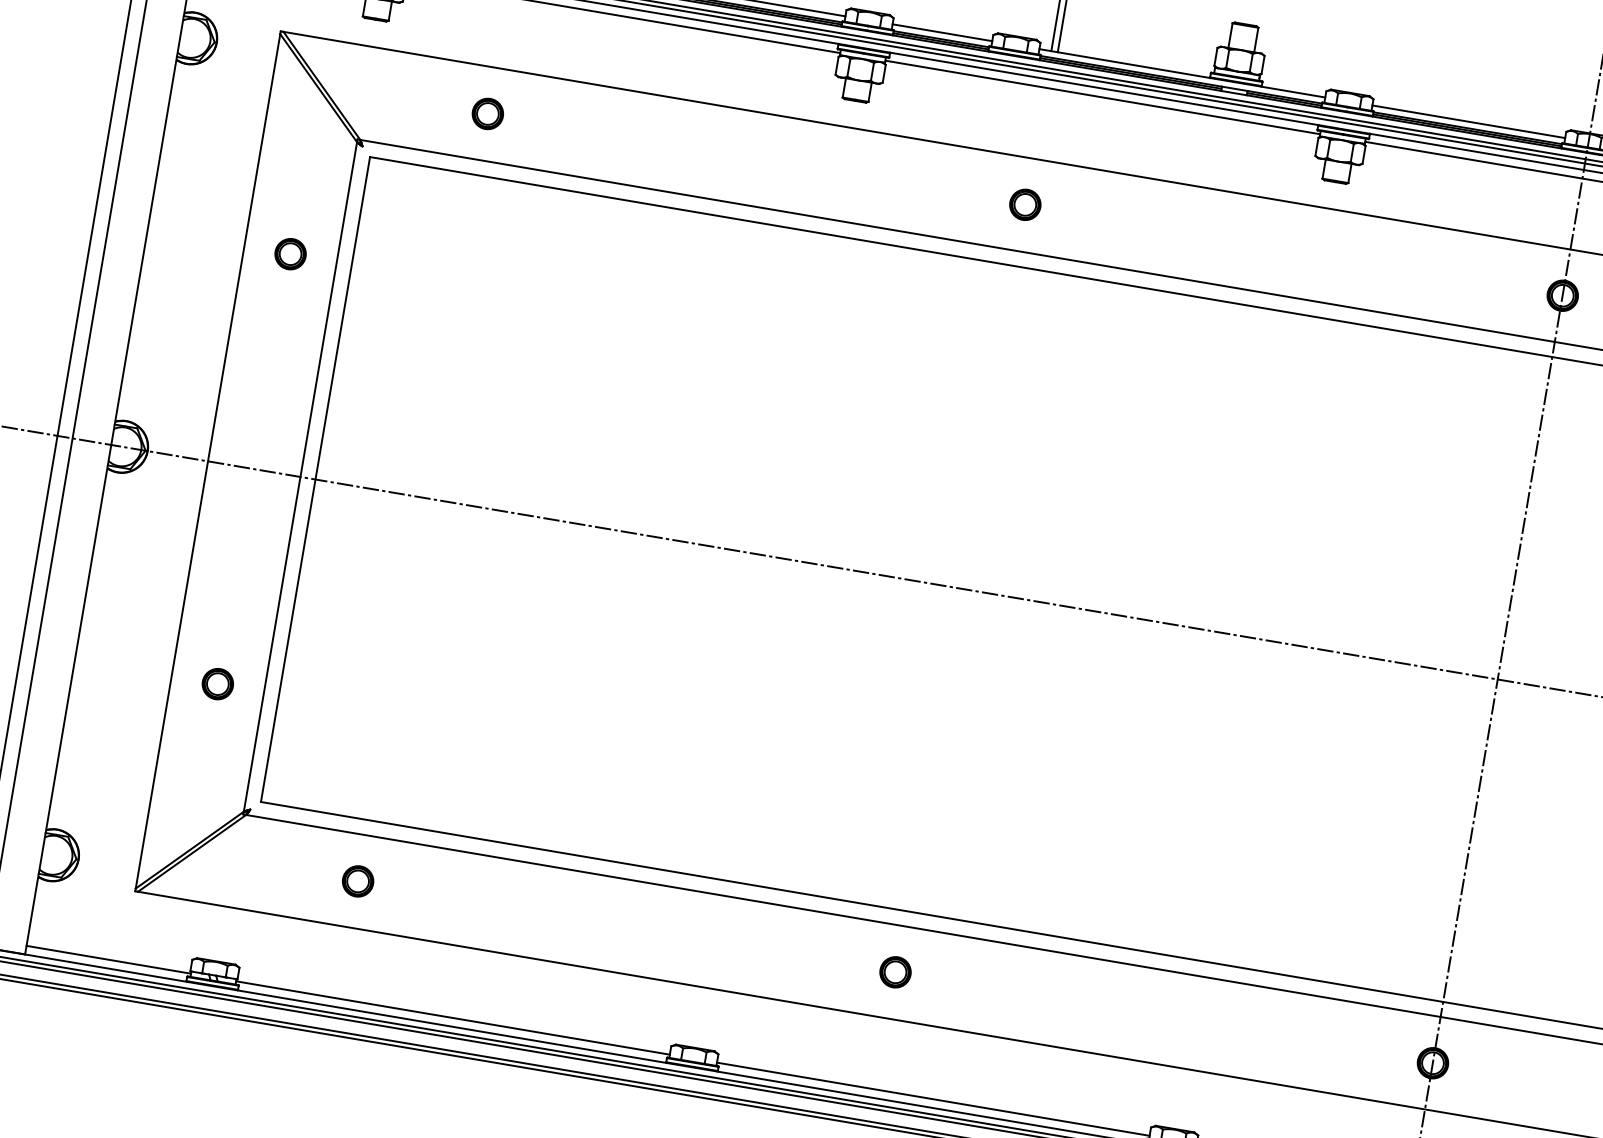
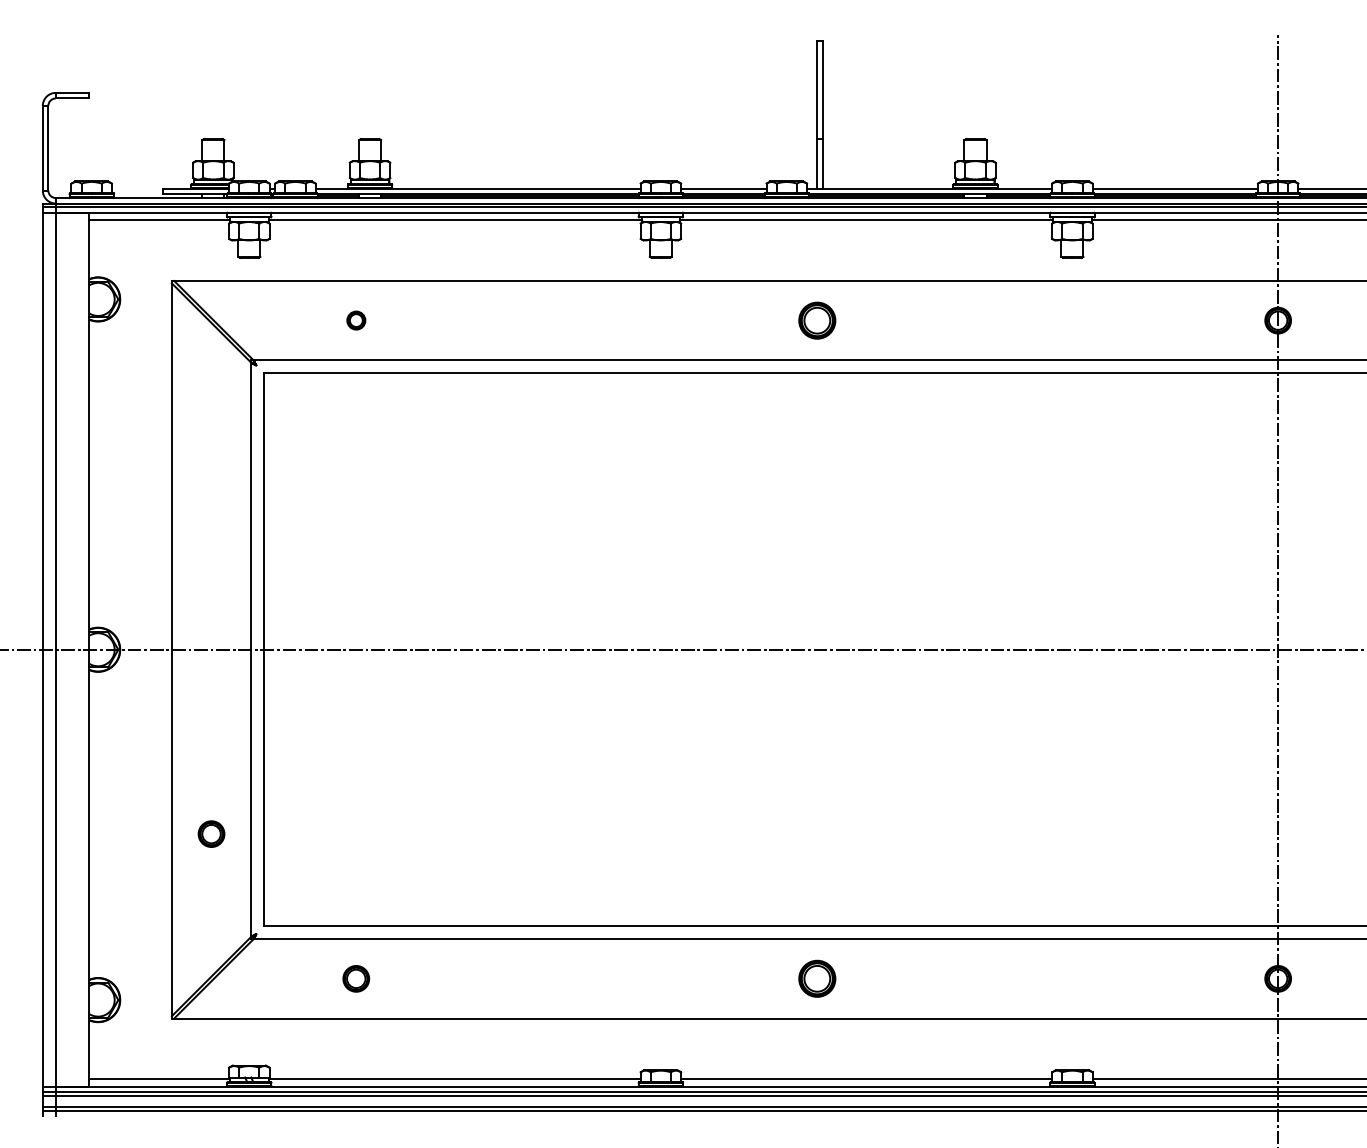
part: (488, 113) -> (356, 320), size x0.7
part: (1024, 204) -> (816, 320), size x1.4
part: (290, 254) -> (211, 465), removed
part: (894, 971) -> (816, 978), size x1.4

